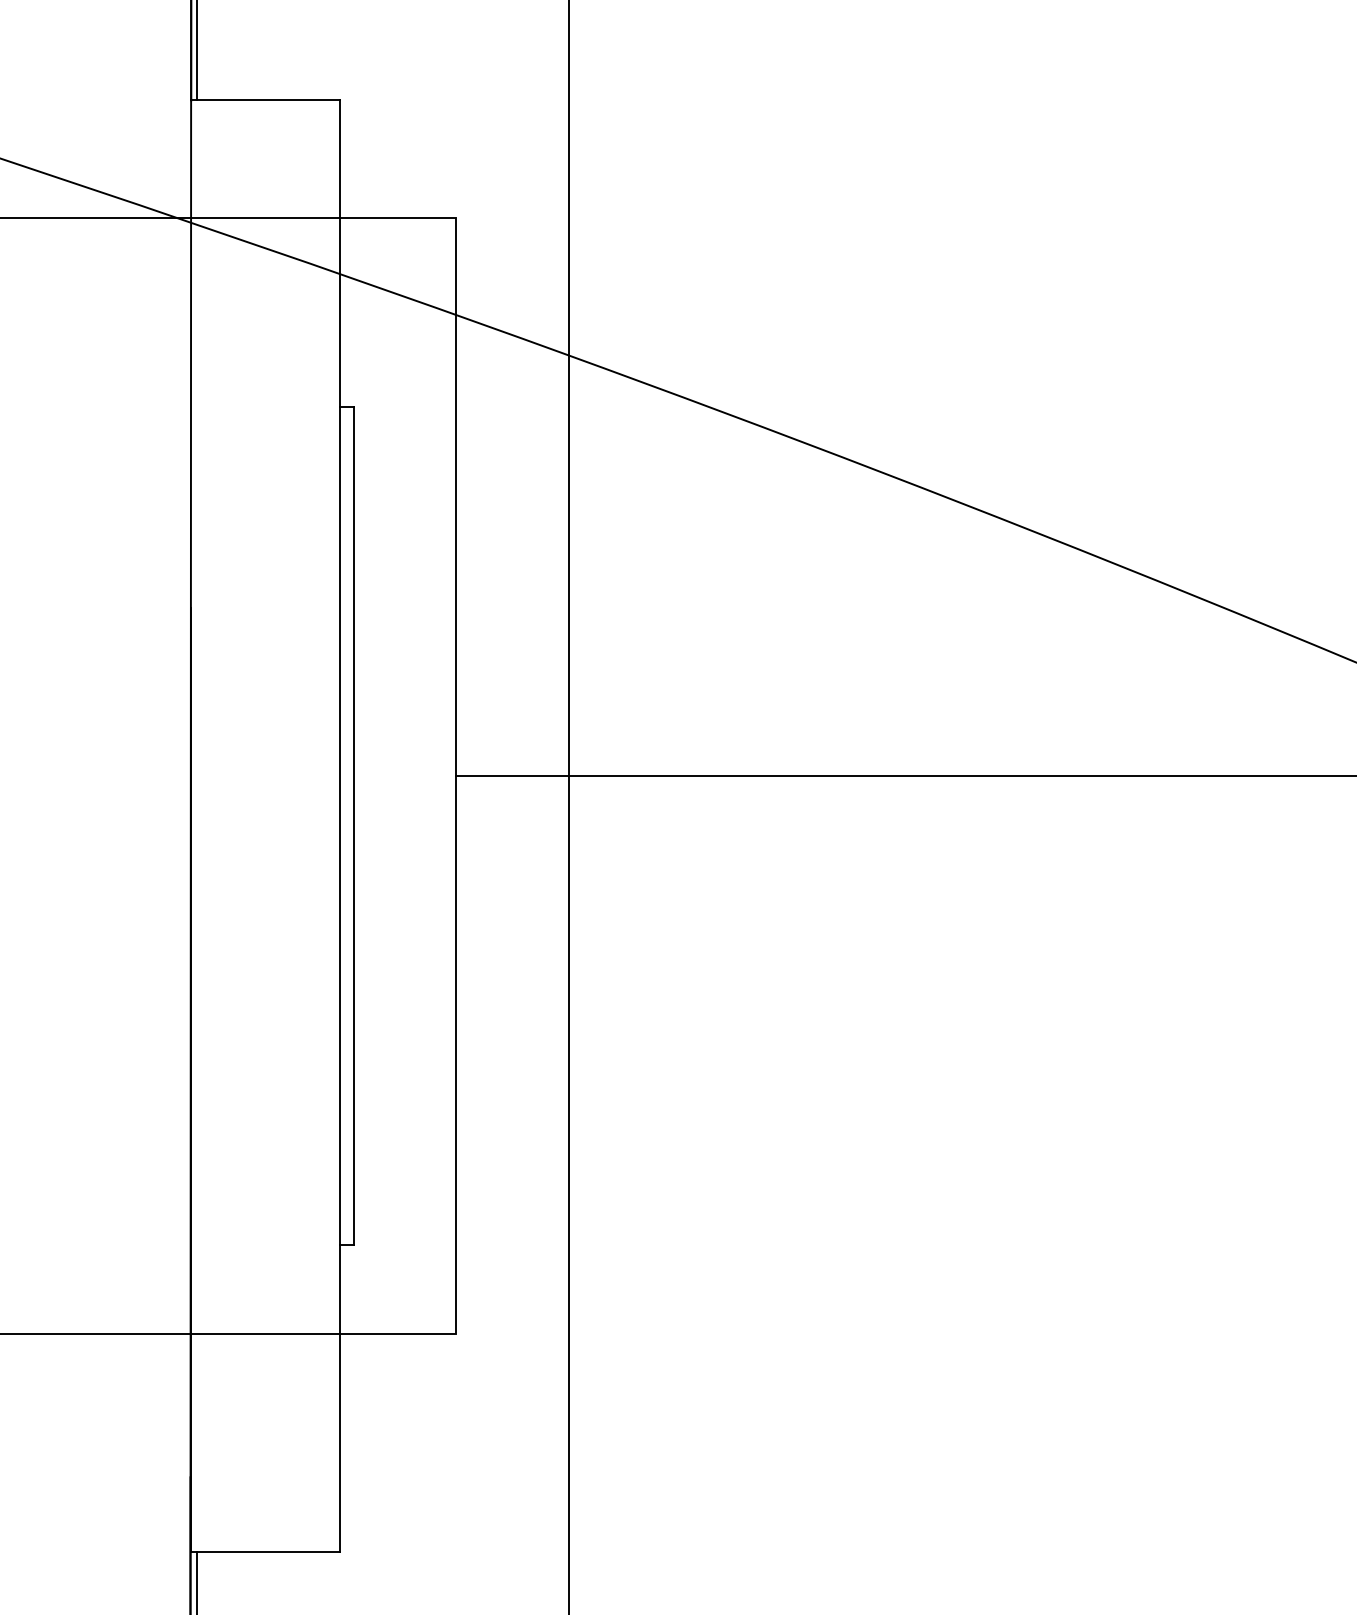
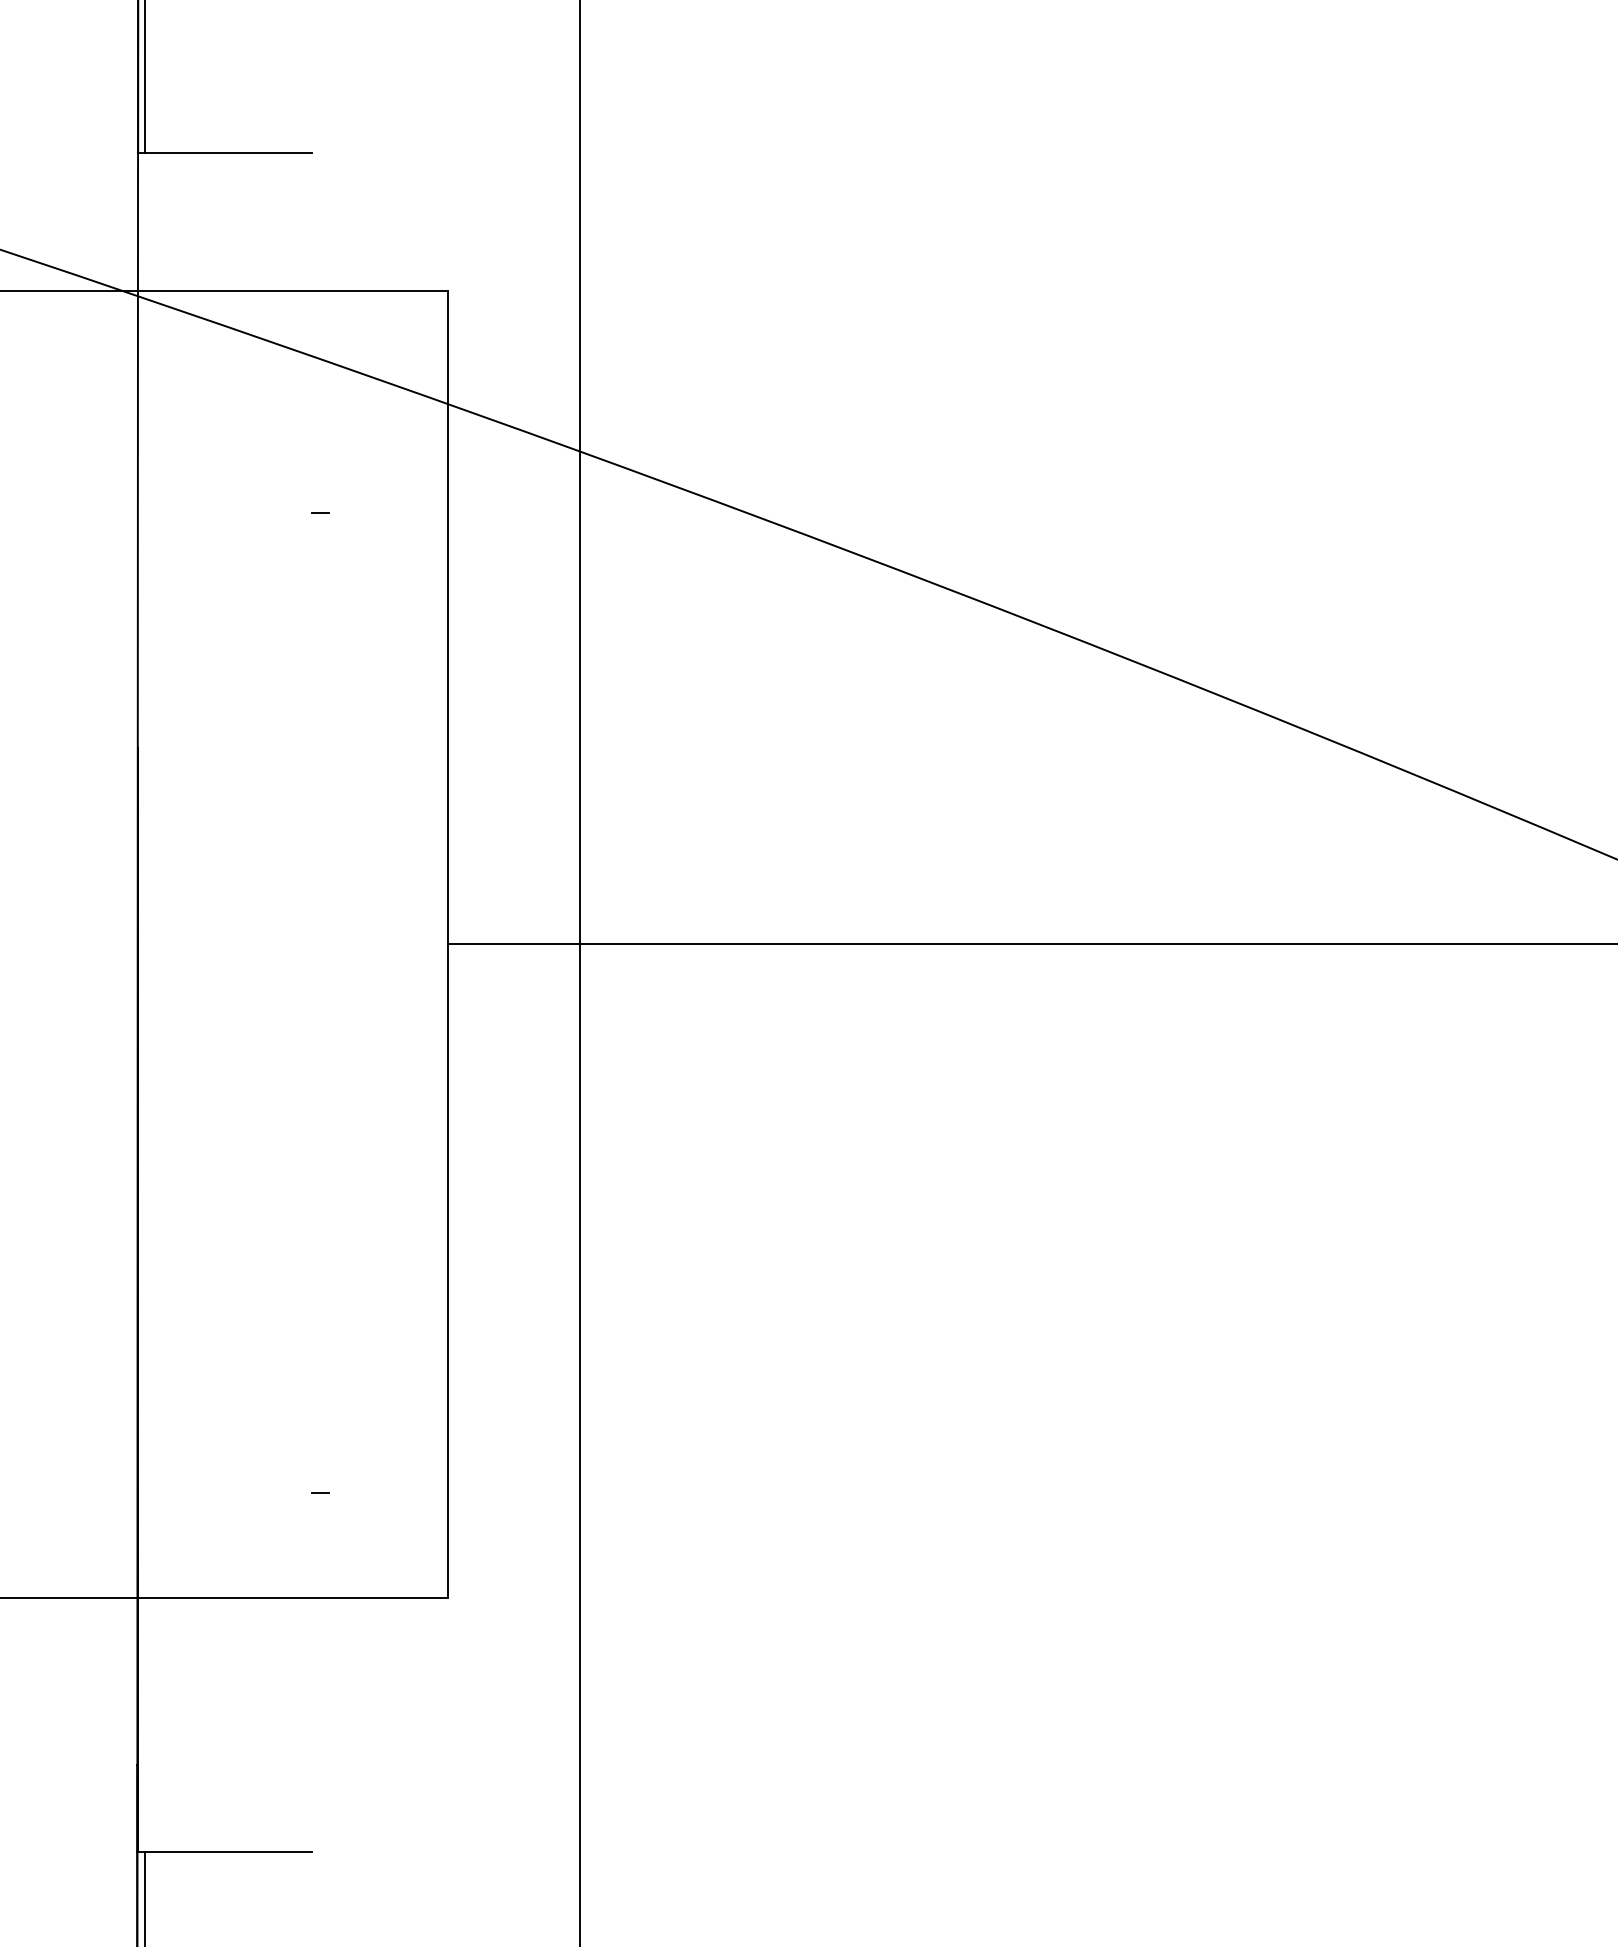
line: (339, 825) -> (311, 1002), removed
line: (354, 825) -> (329, 1002), removed

